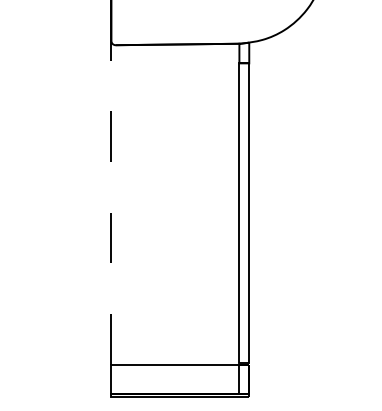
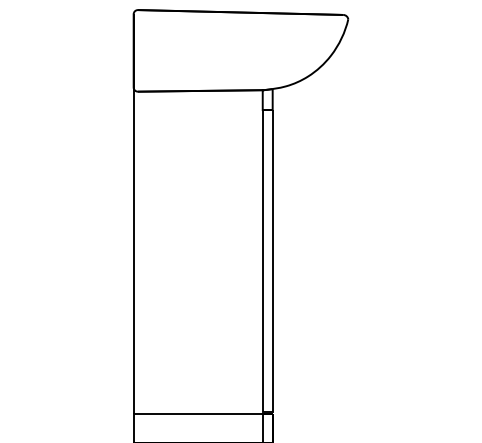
line: (111, 202) -> (133, 250), dashed -> solid

